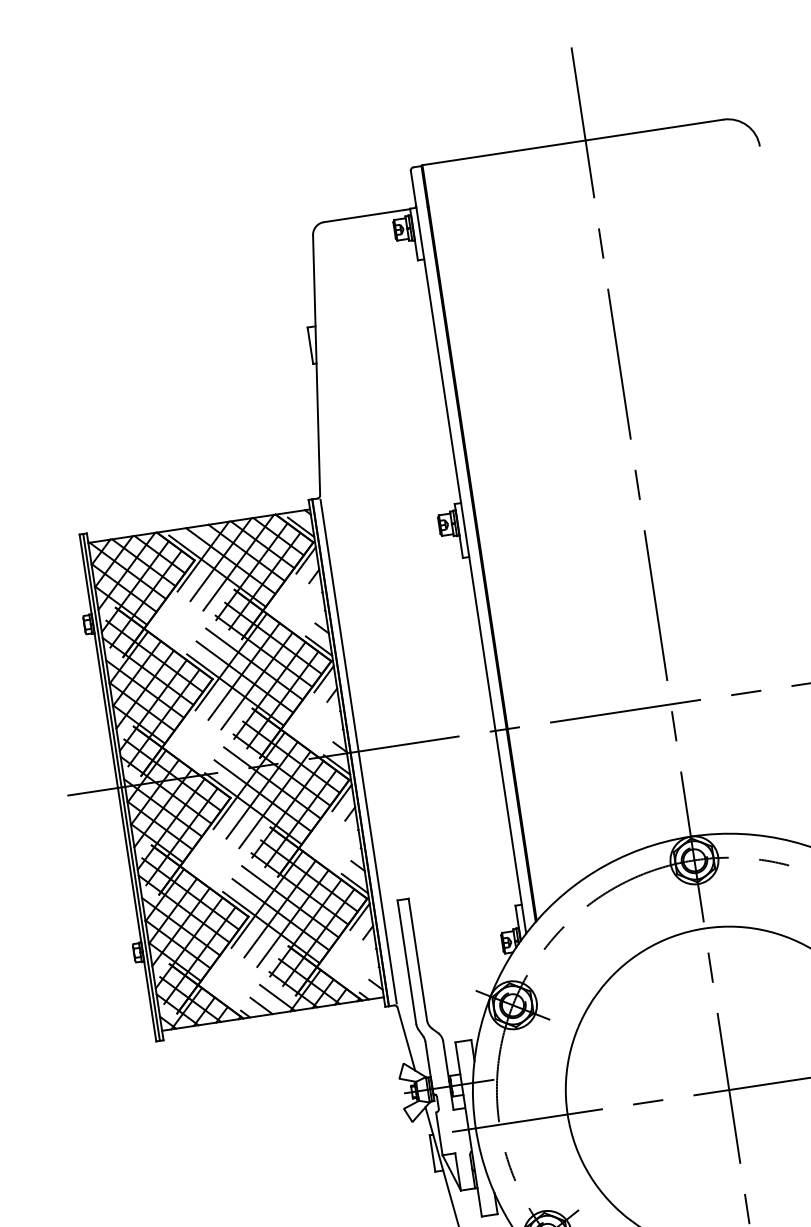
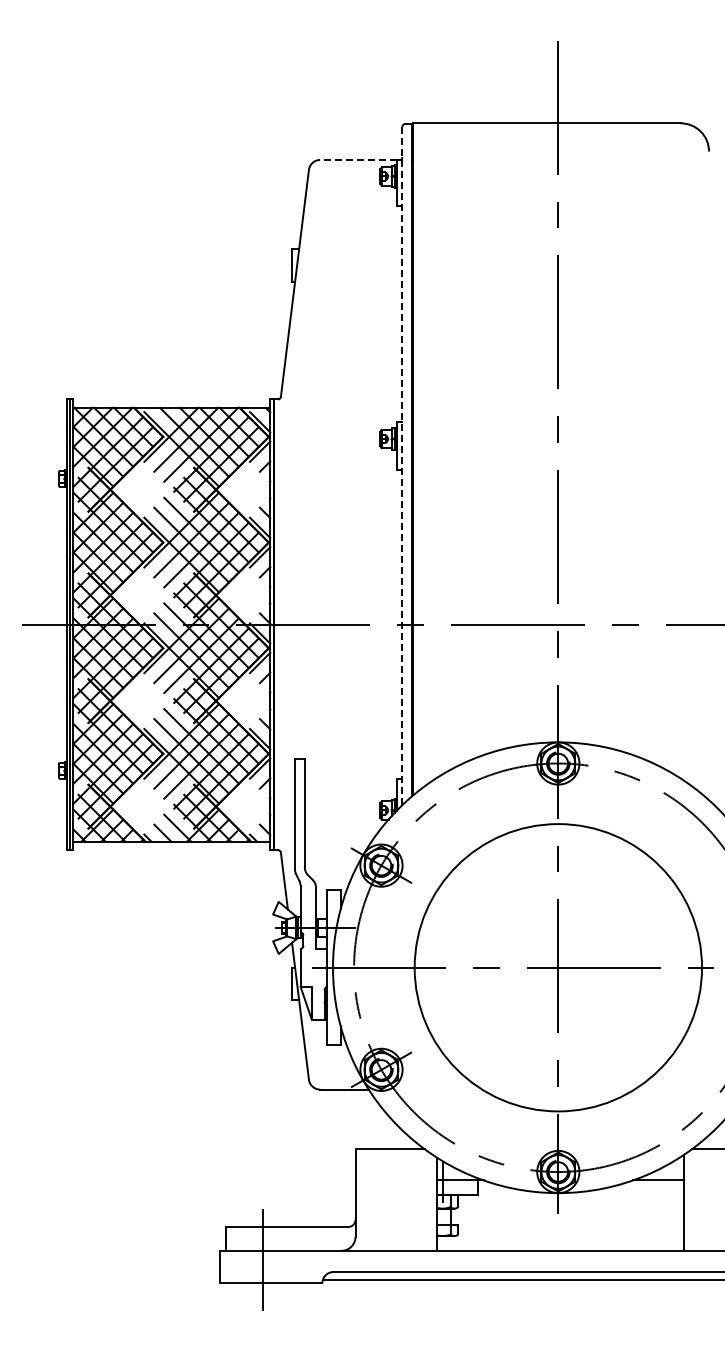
line: (365, 215) -> (357, 159), solid -> dashed
line: (468, 551) -> (402, 465), solid -> dashed
line: (358, 751) -> (280, 624), removed

